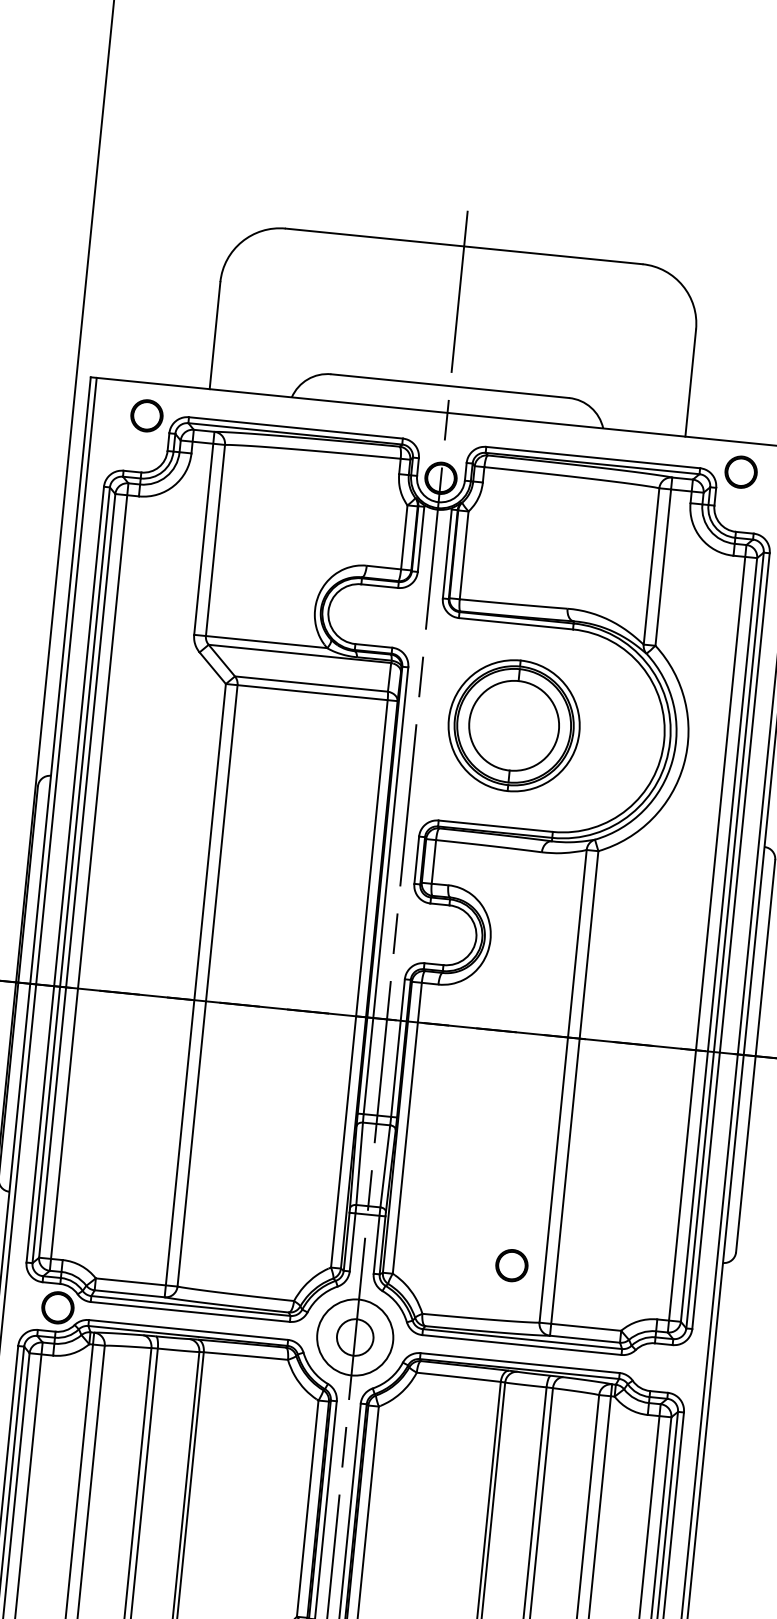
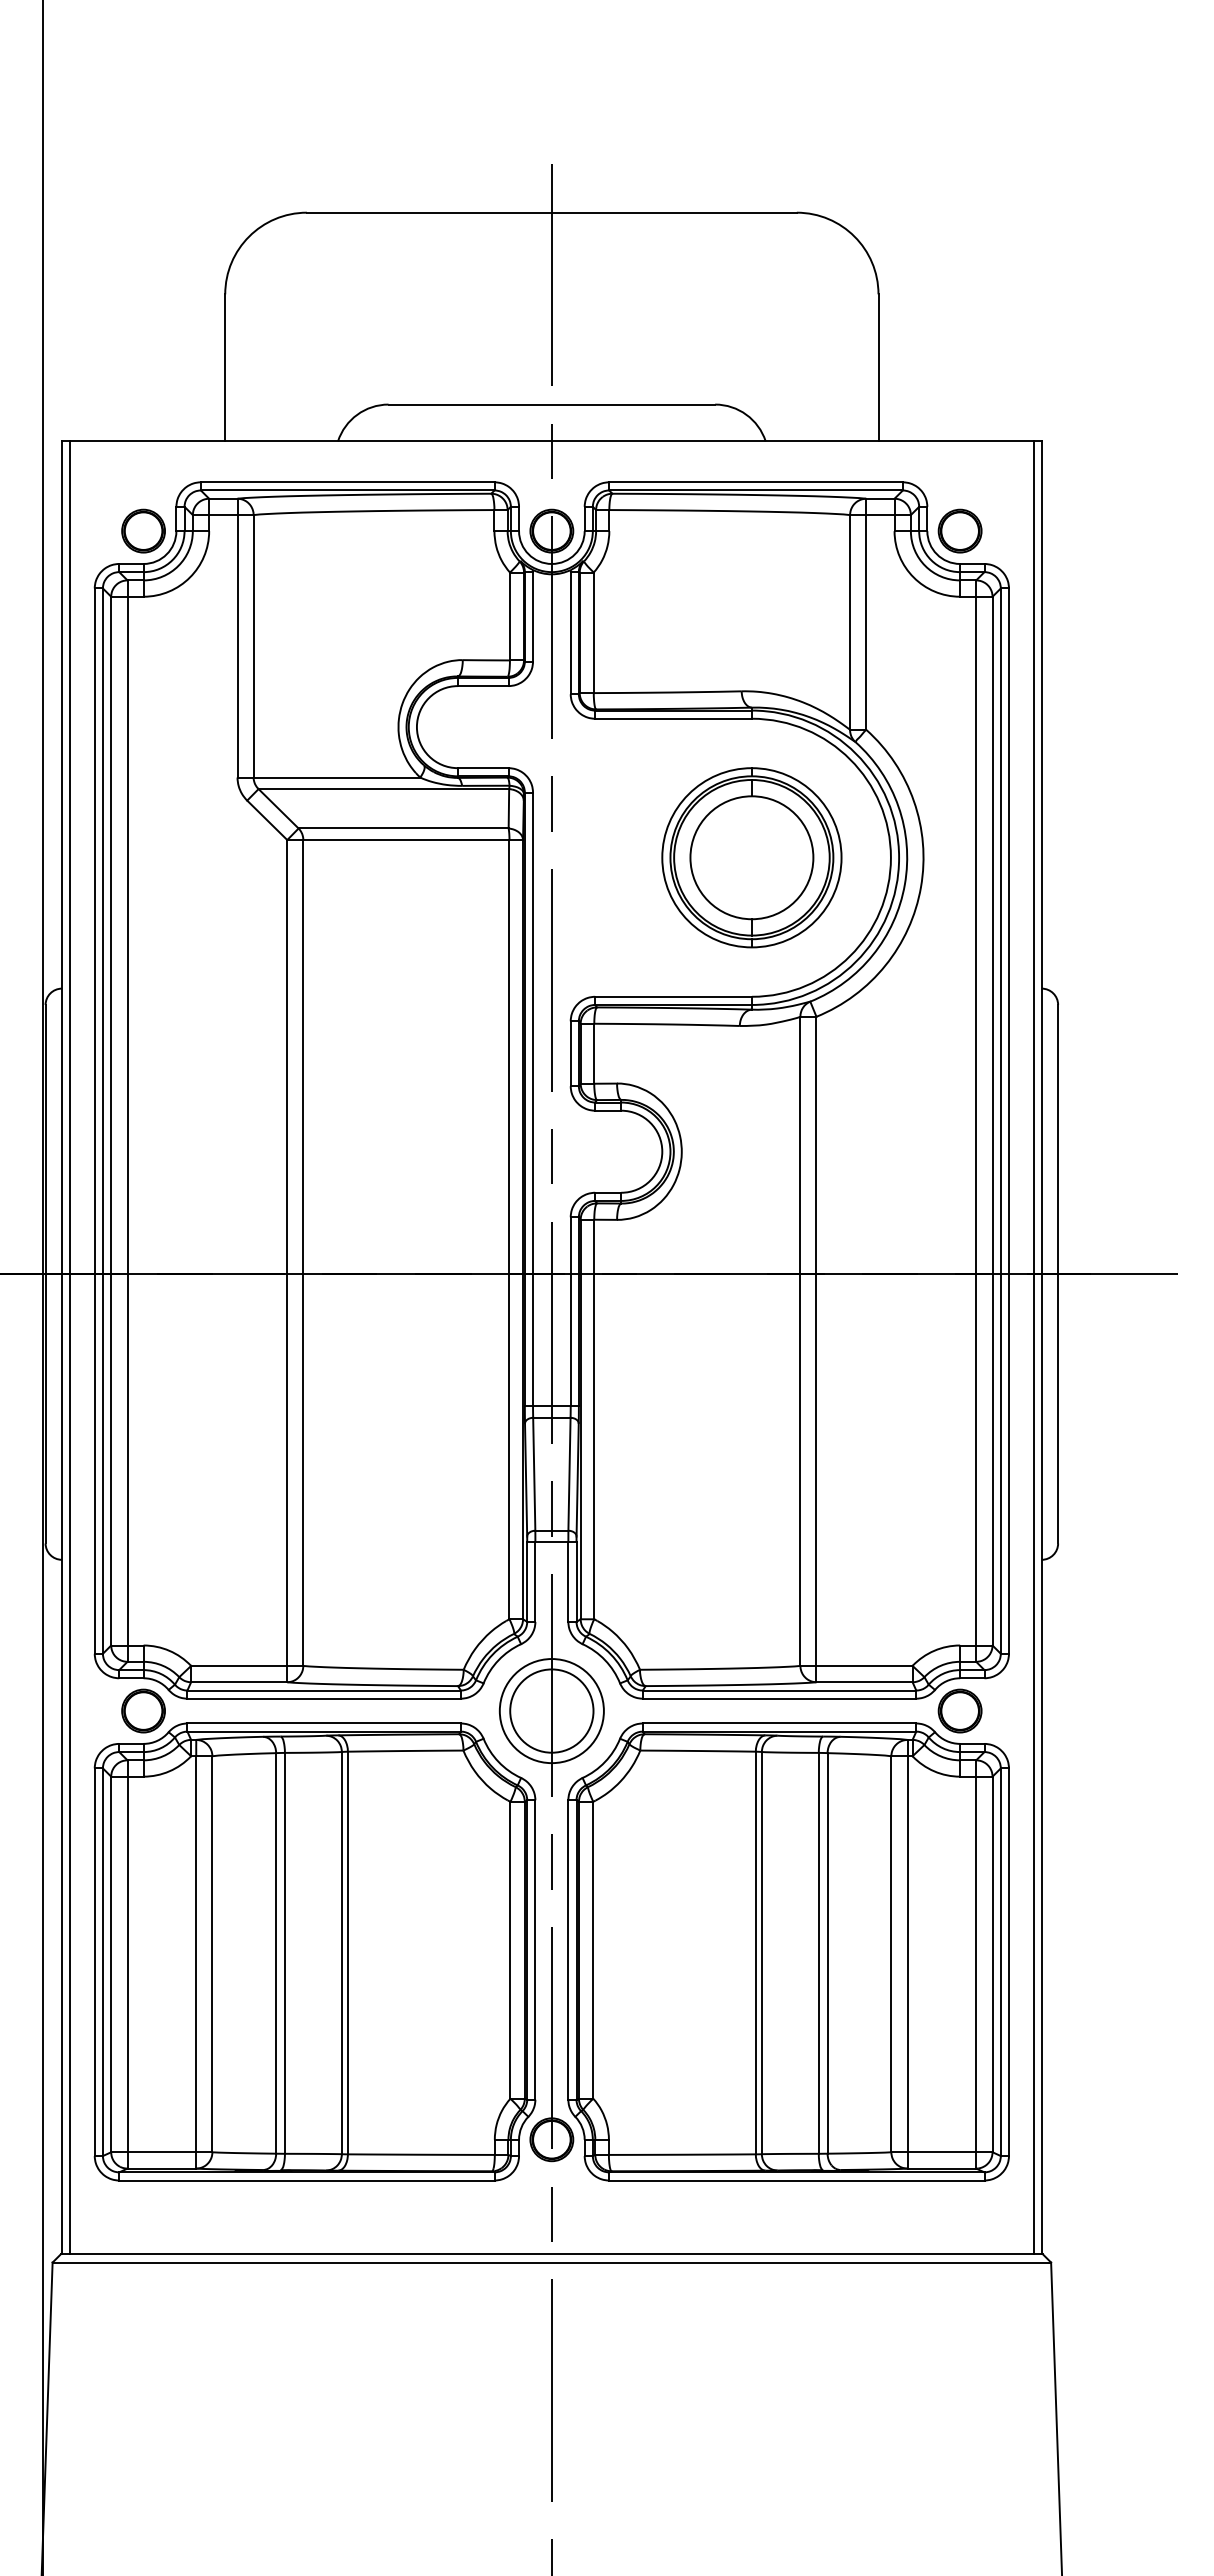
part: (146, 415) -> (143, 530), moved
part: (740, 471) -> (959, 530), moved
part: (513, 725) -> (751, 857), moved
part: (511, 1265) -> (959, 1710), moved
circle: (355, 1337) -> (551, 1710), size x1.67

